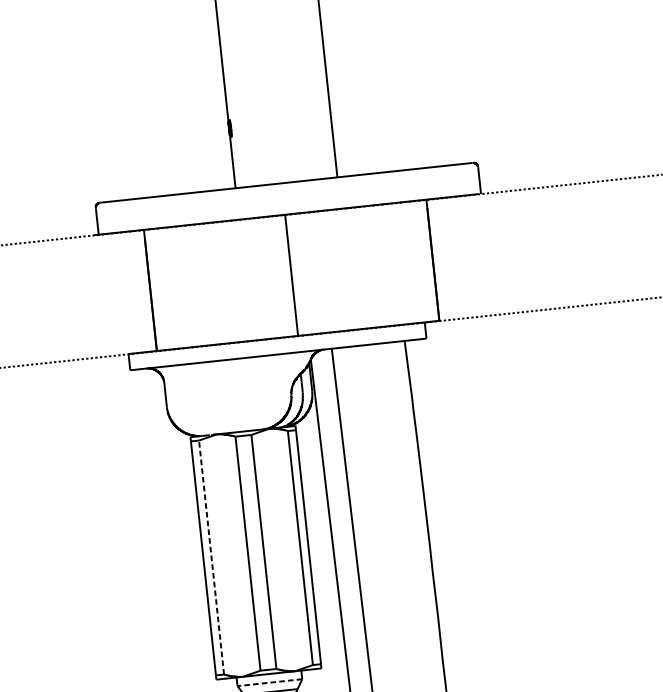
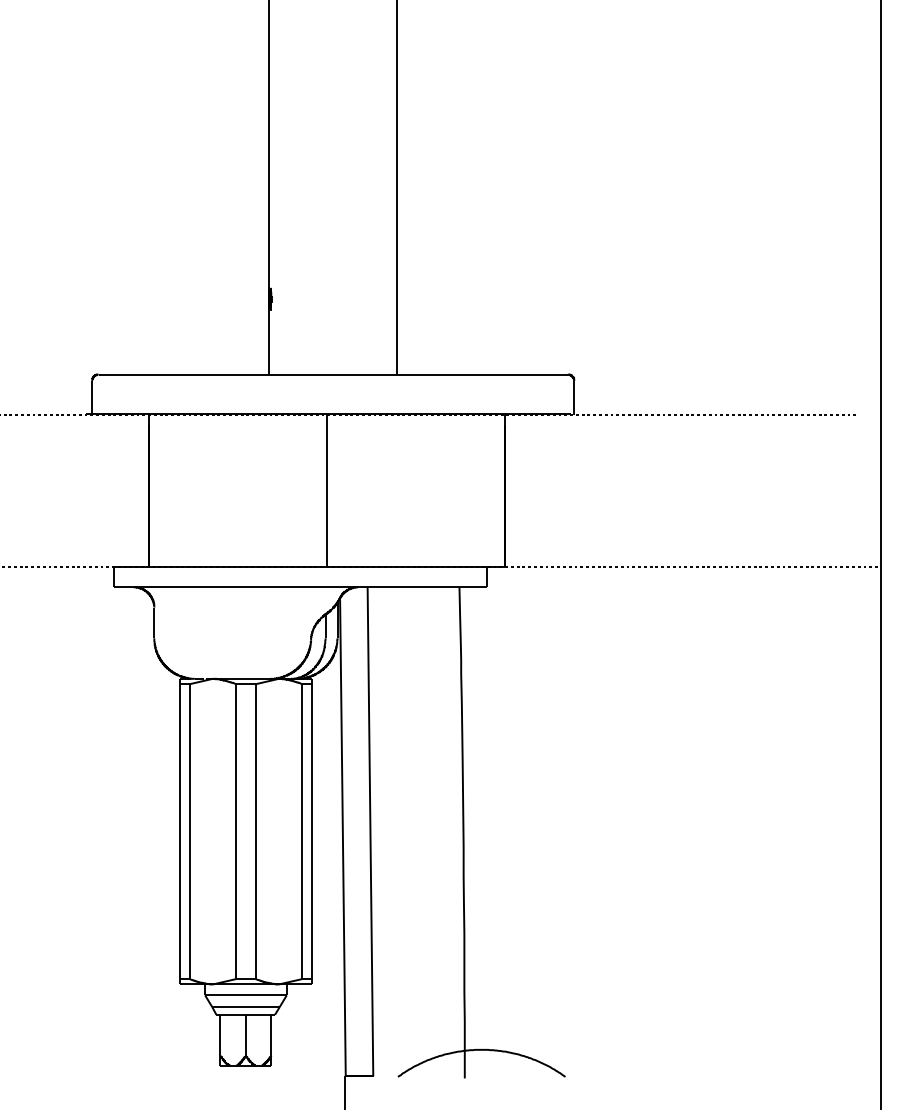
line: (211, 557) -> (189, 831), dashed -> solid
line: (269, 682) -> (245, 995), dashed -> solid

